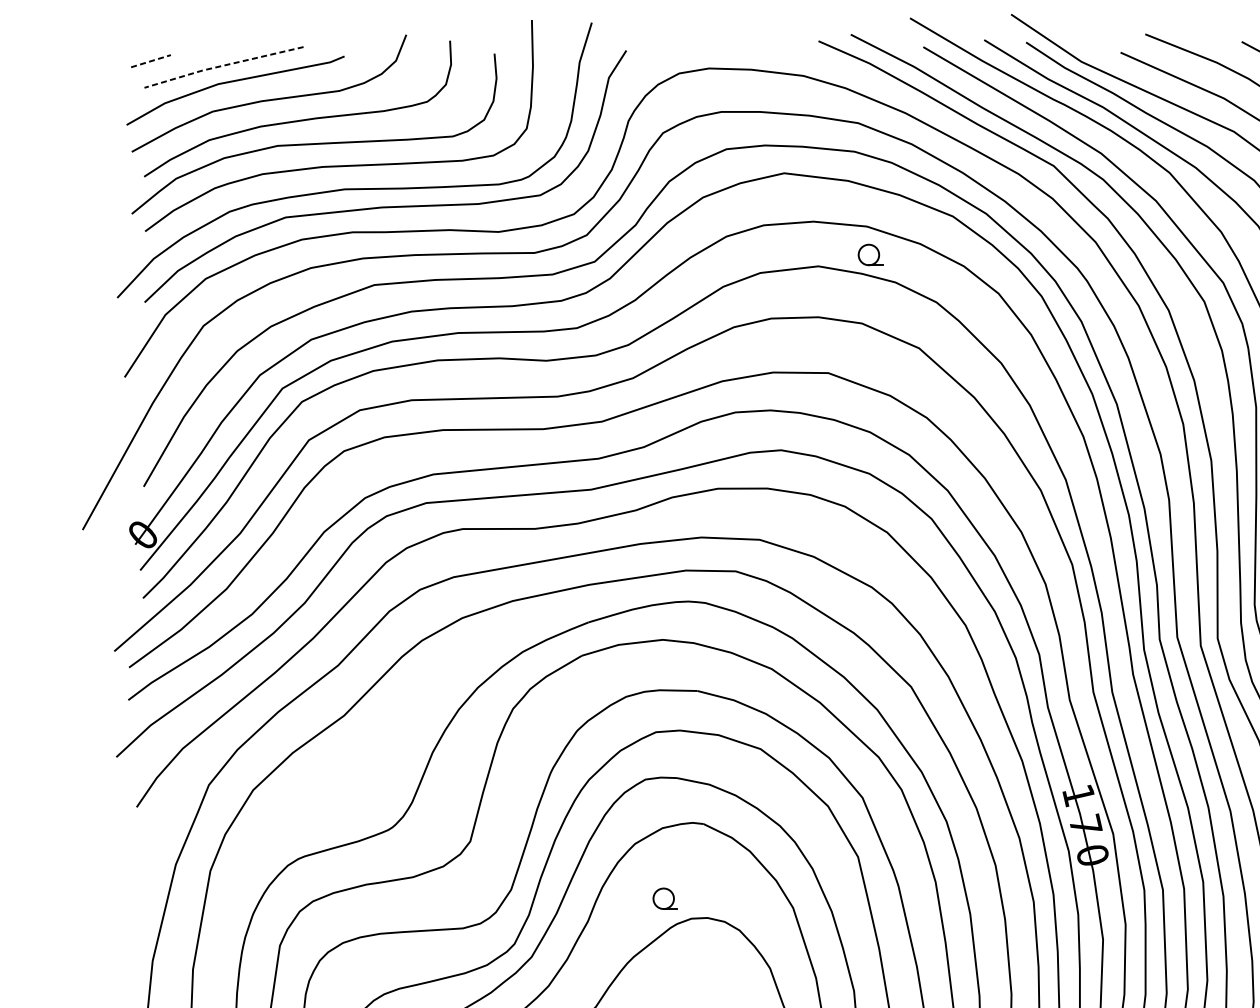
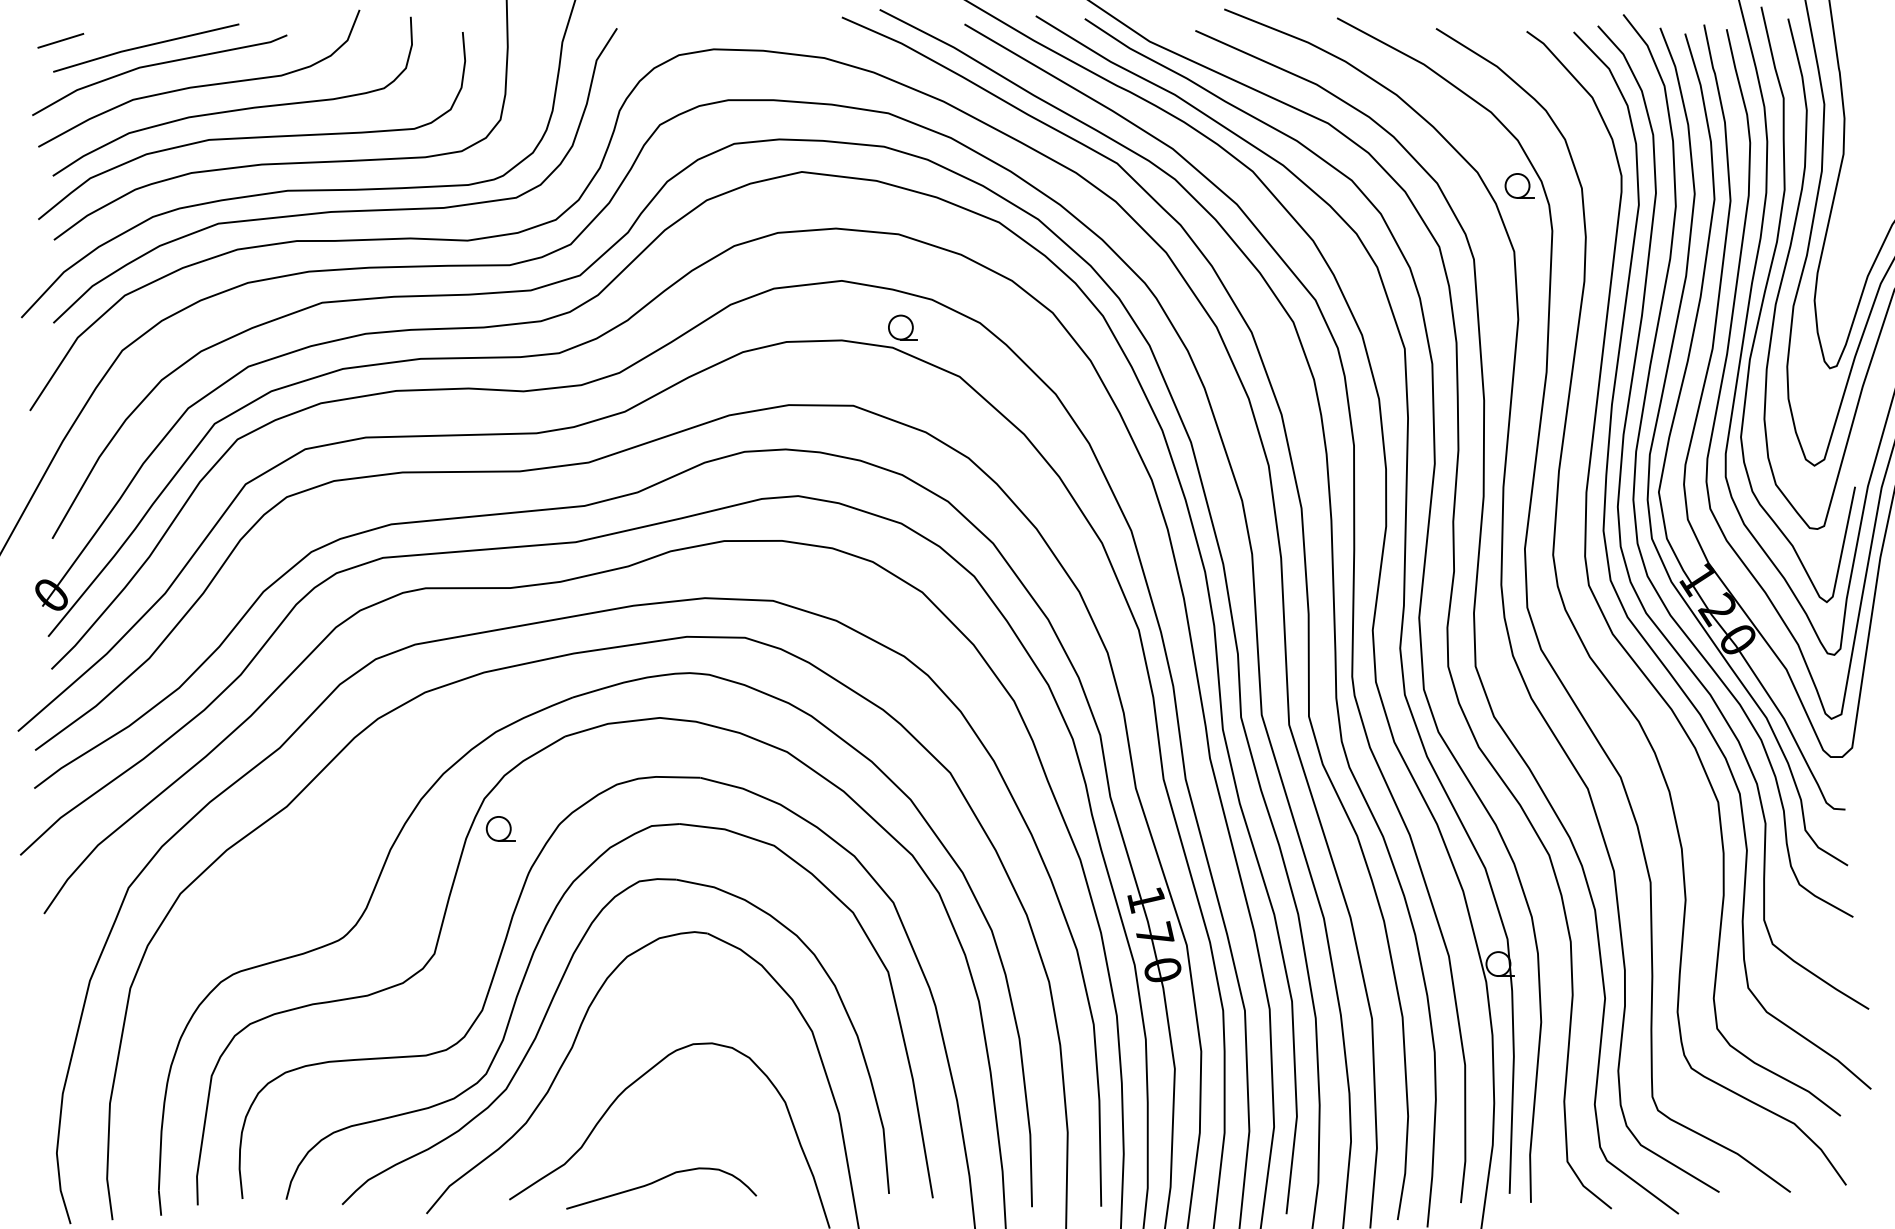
line: (151, 60) -> (61, 40), dashed -> solid
line: (223, 66) -> (145, 46), dashed -> solid
part: (870, 254) -> (902, 327), moved
part: (665, 898) -> (500, 828), moved

